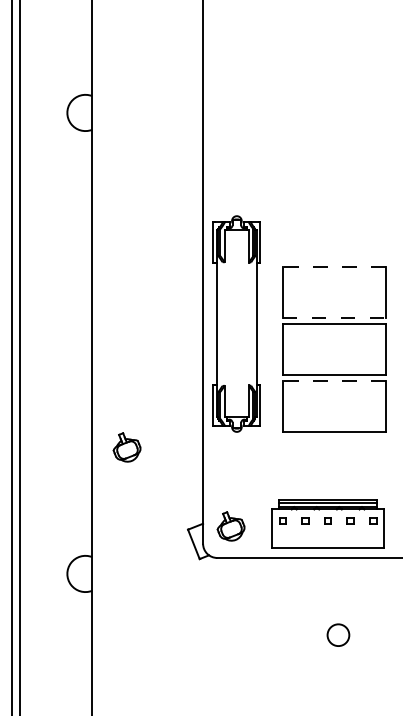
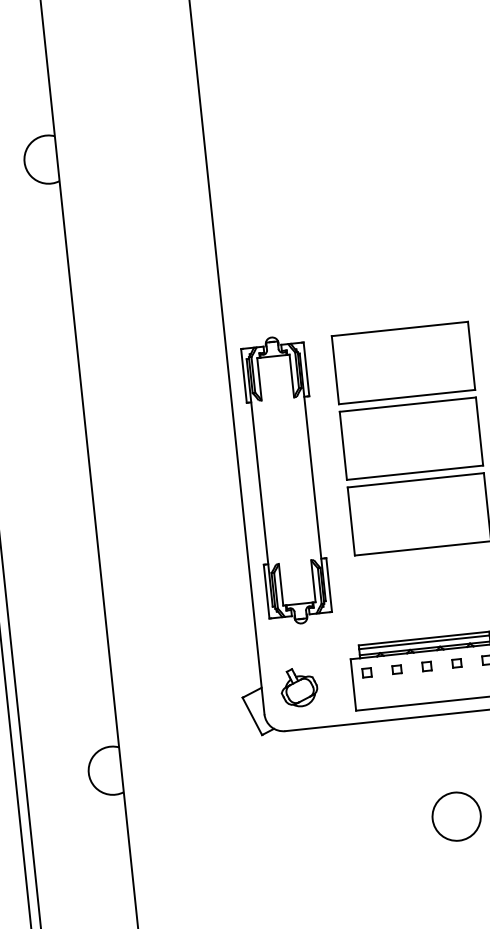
line: (333, 266) -> (398, 328), dashed -> solid
line: (334, 318) -> (407, 397), dashed -> solid
part: (236, 323) -> (285, 479), moved
line: (333, 381) -> (414, 481), dashed -> solid
part: (126, 447) -> (149, 597), removed
circle: (338, 635) -> (456, 817), size x1.67

